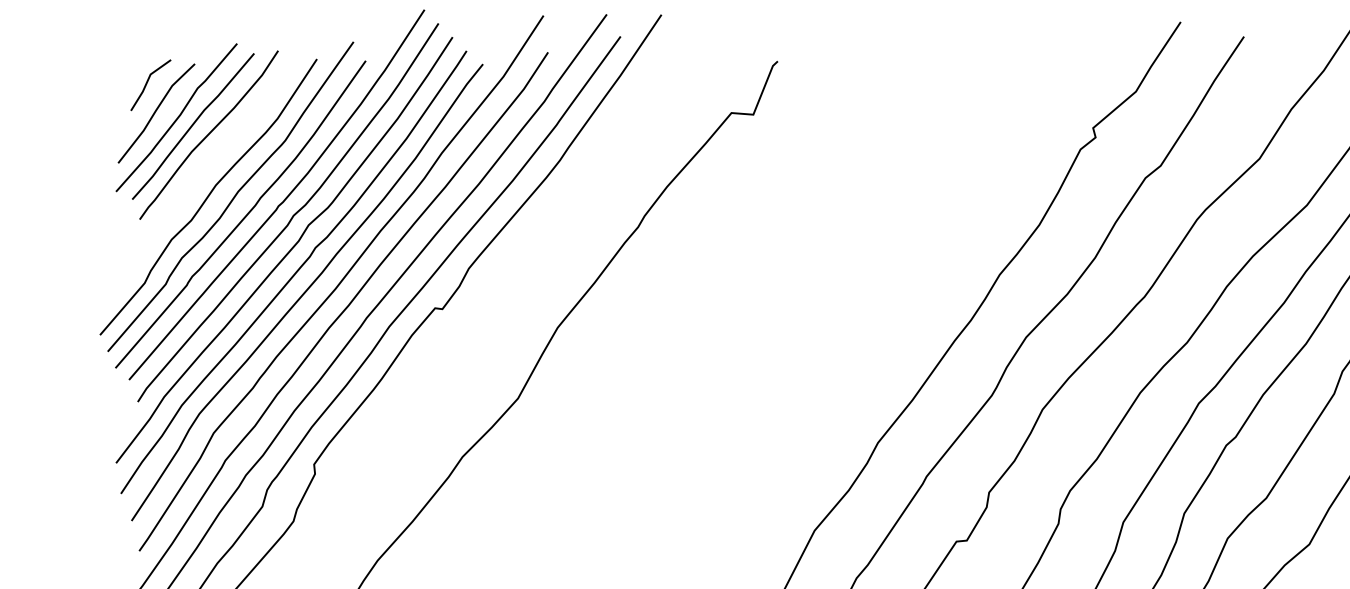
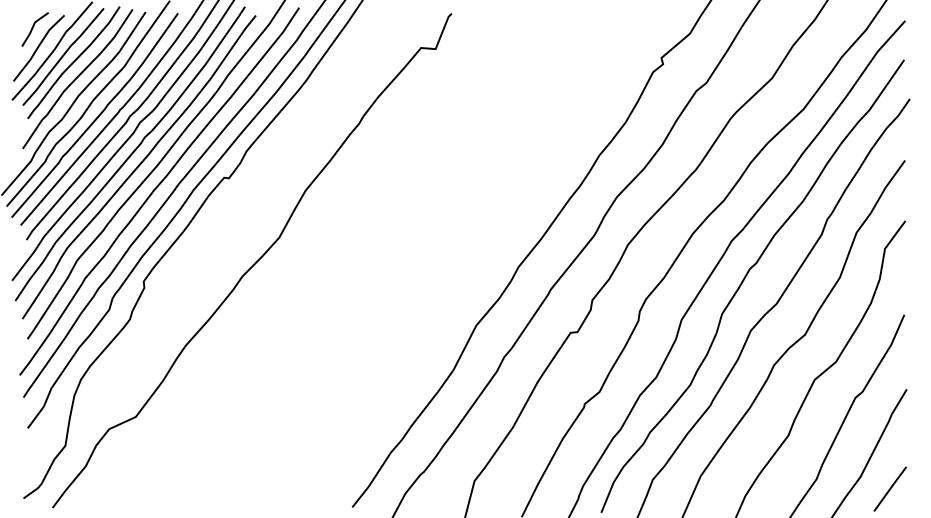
curve: (214, 158) -> (77, 78), added

